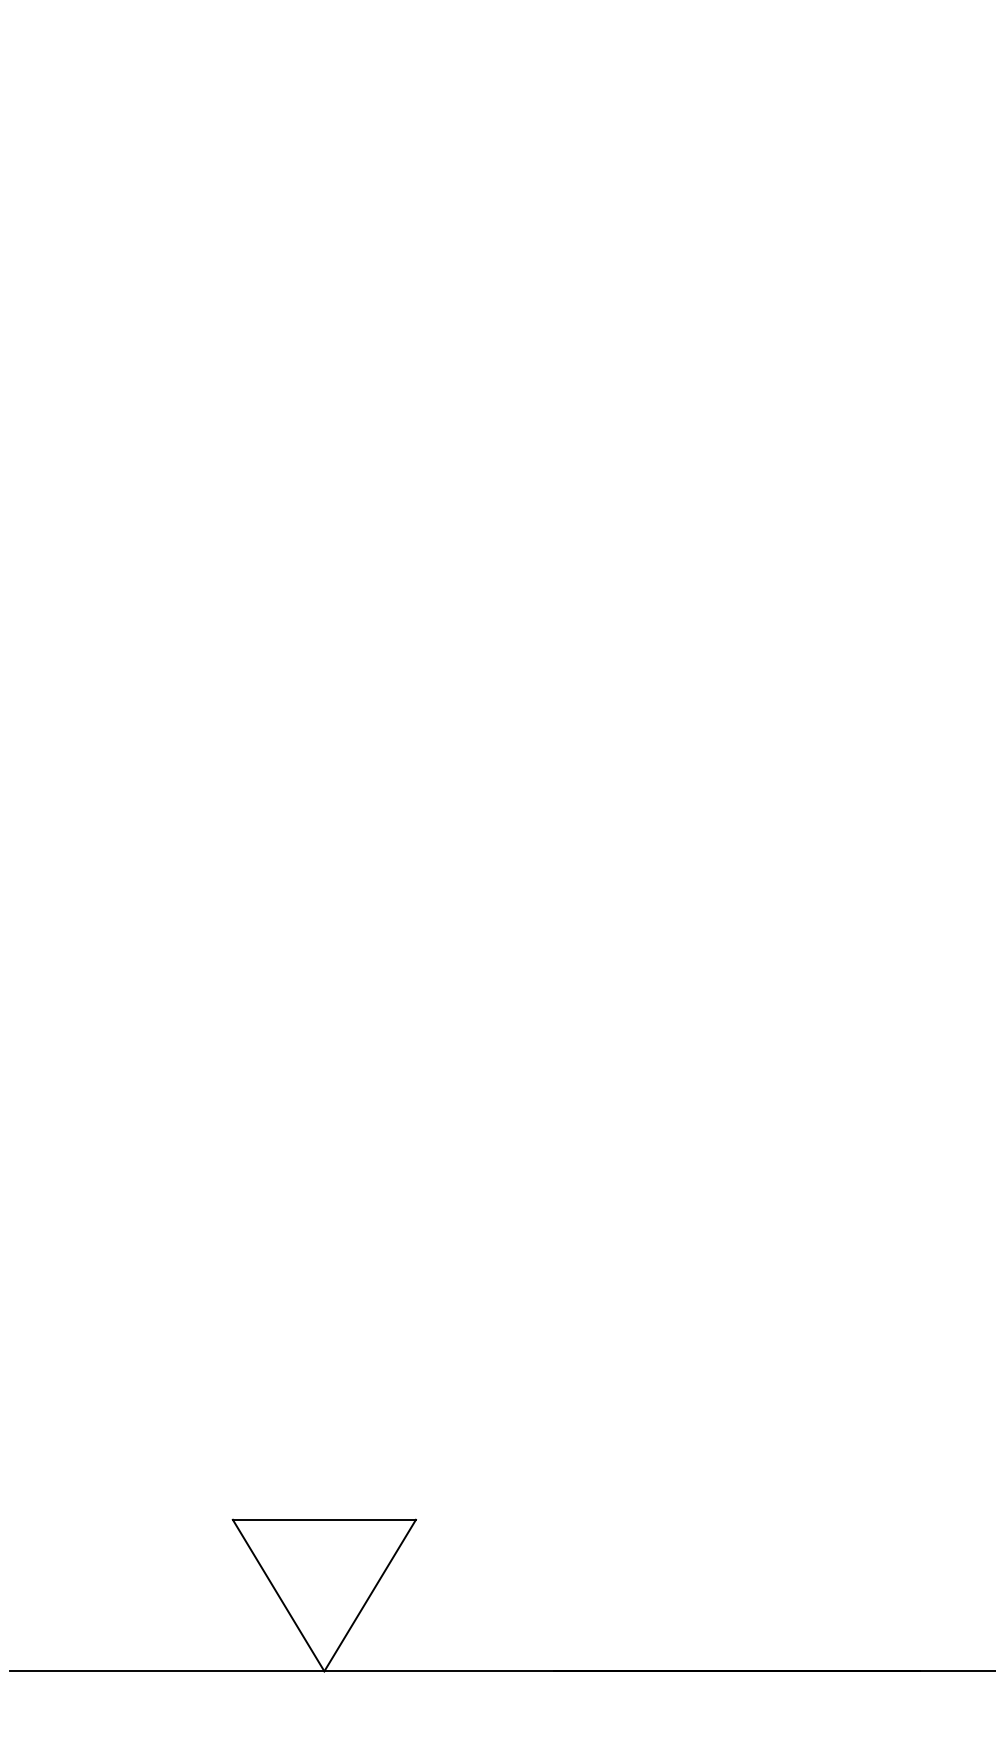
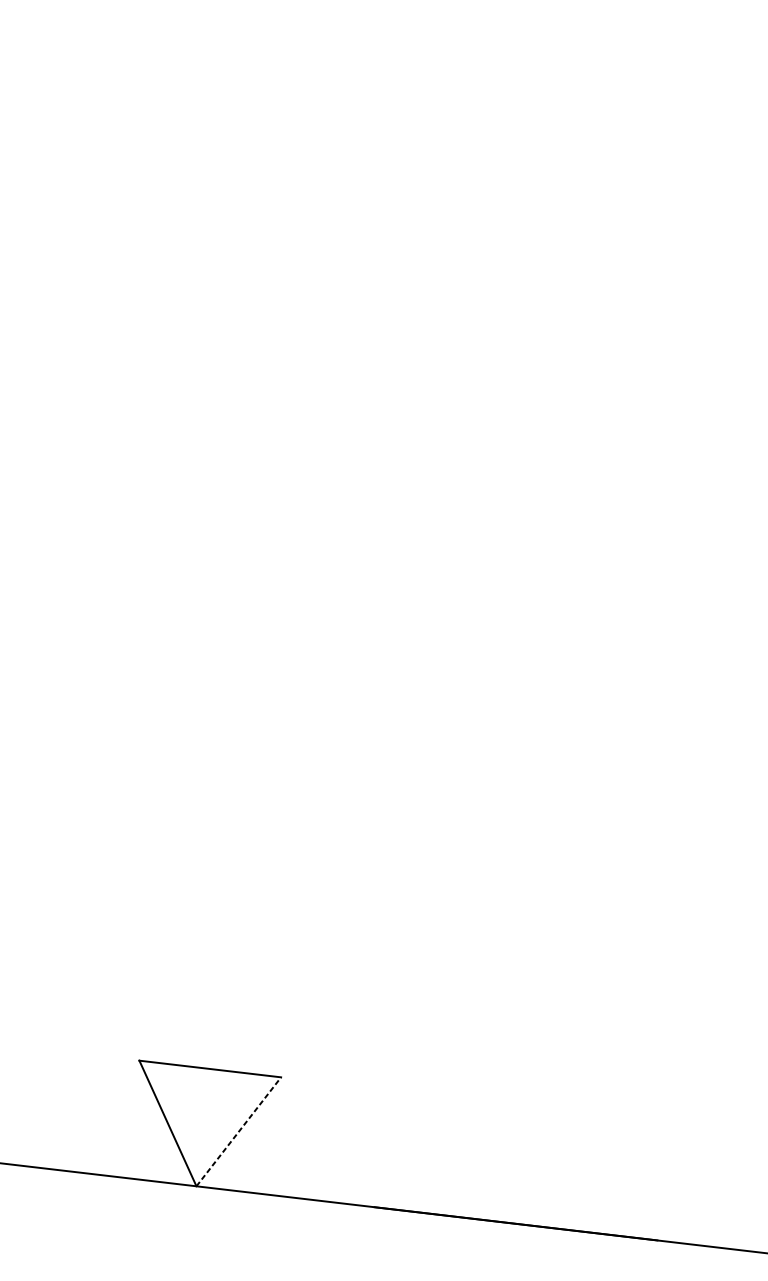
line: (370, 1595) -> (239, 1131), solid -> dashed

